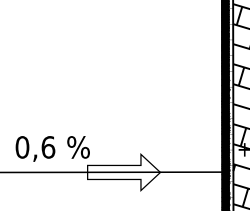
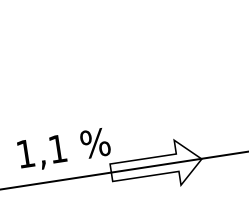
text: (35, 147) -> (41, 151), 0,6 -> 1,1

